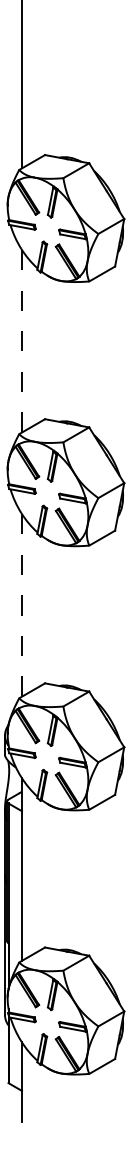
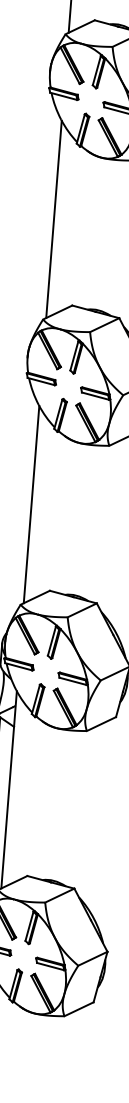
line: (21, 341) -> (53, 219), dashed -> solid
line: (21, 605) -> (31, 504), dashed -> solid

